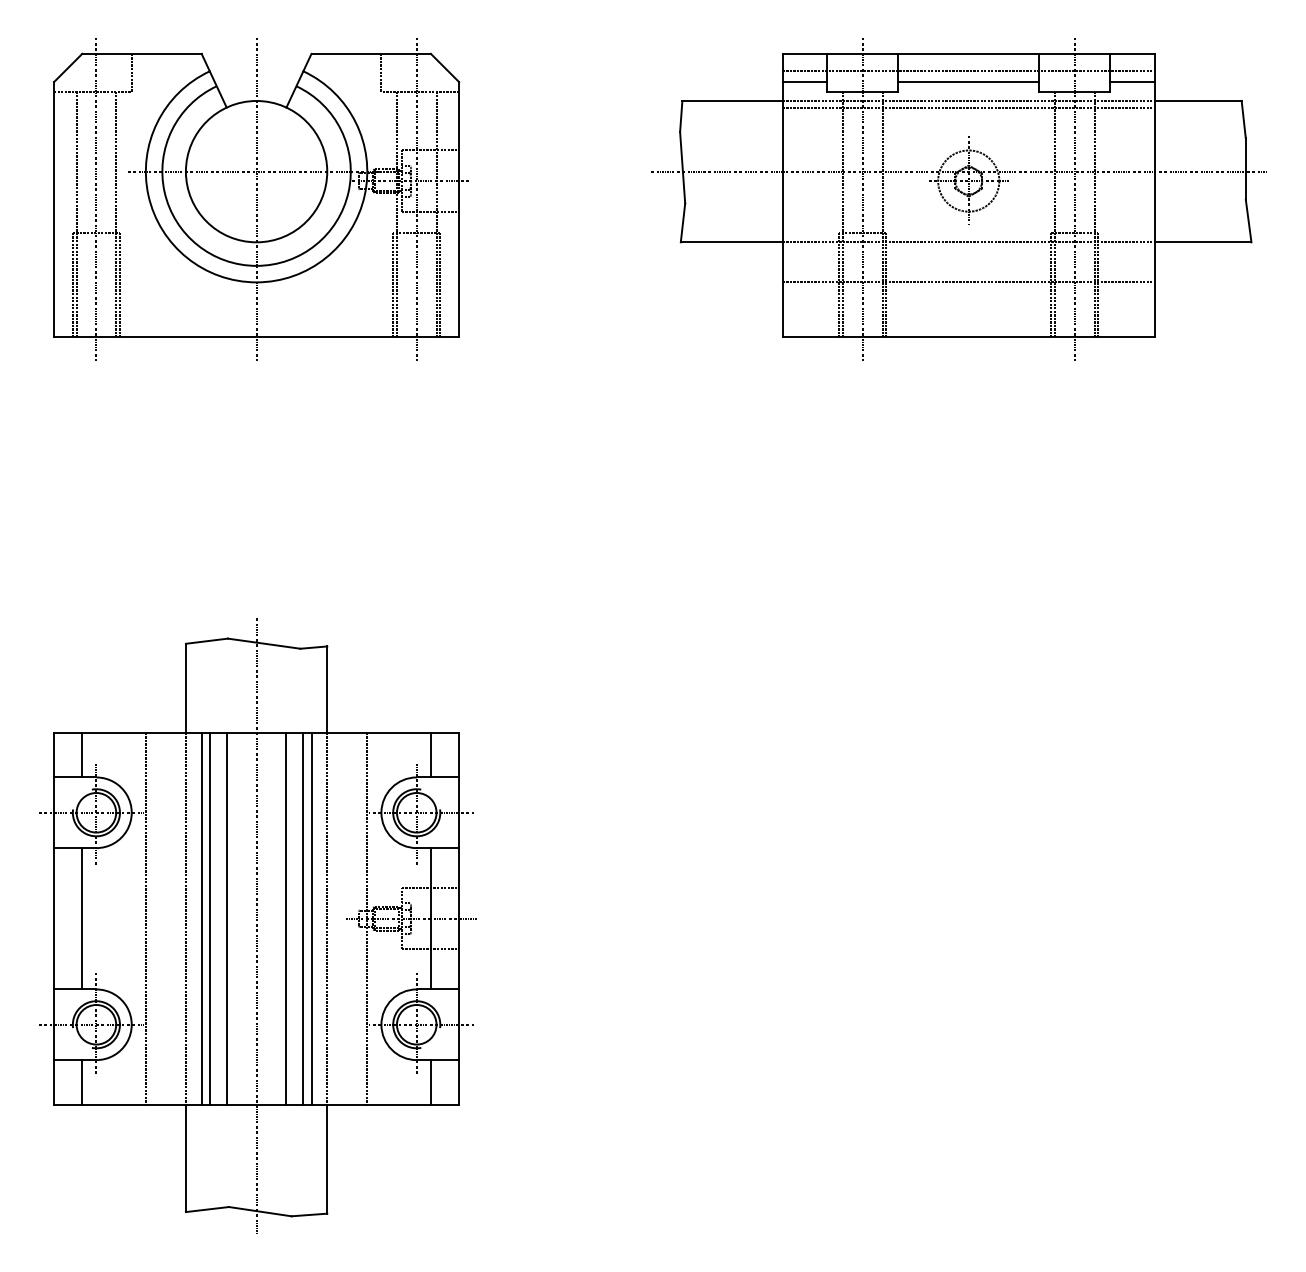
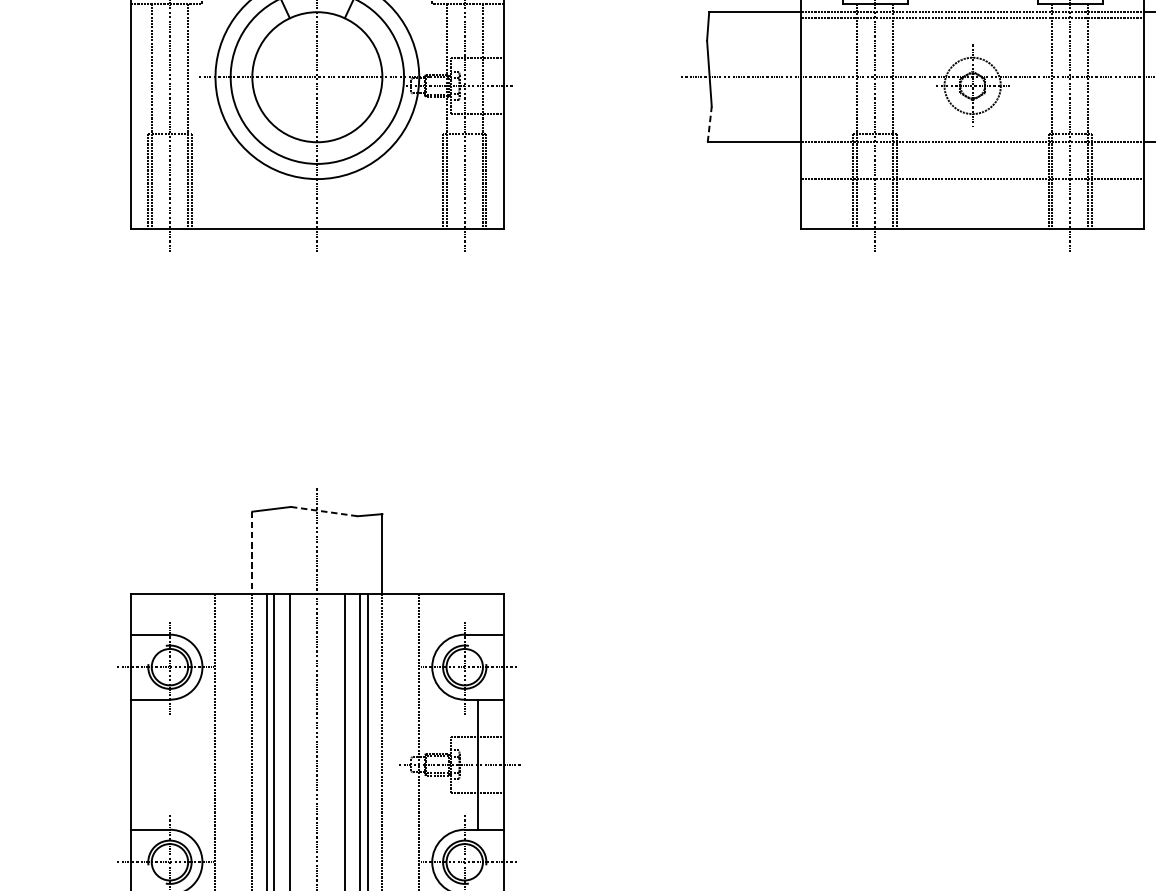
line: (683, 222) -> (710, 124), solid -> dashed
line: (264, 643) -> (324, 511), solid -> dashed
line: (185, 688) -> (251, 552), solid -> dashed
line: (82, 754) -> (157, 613), removed
line: (430, 754) -> (477, 613), removed
line: (82, 918) -> (157, 764), removed

